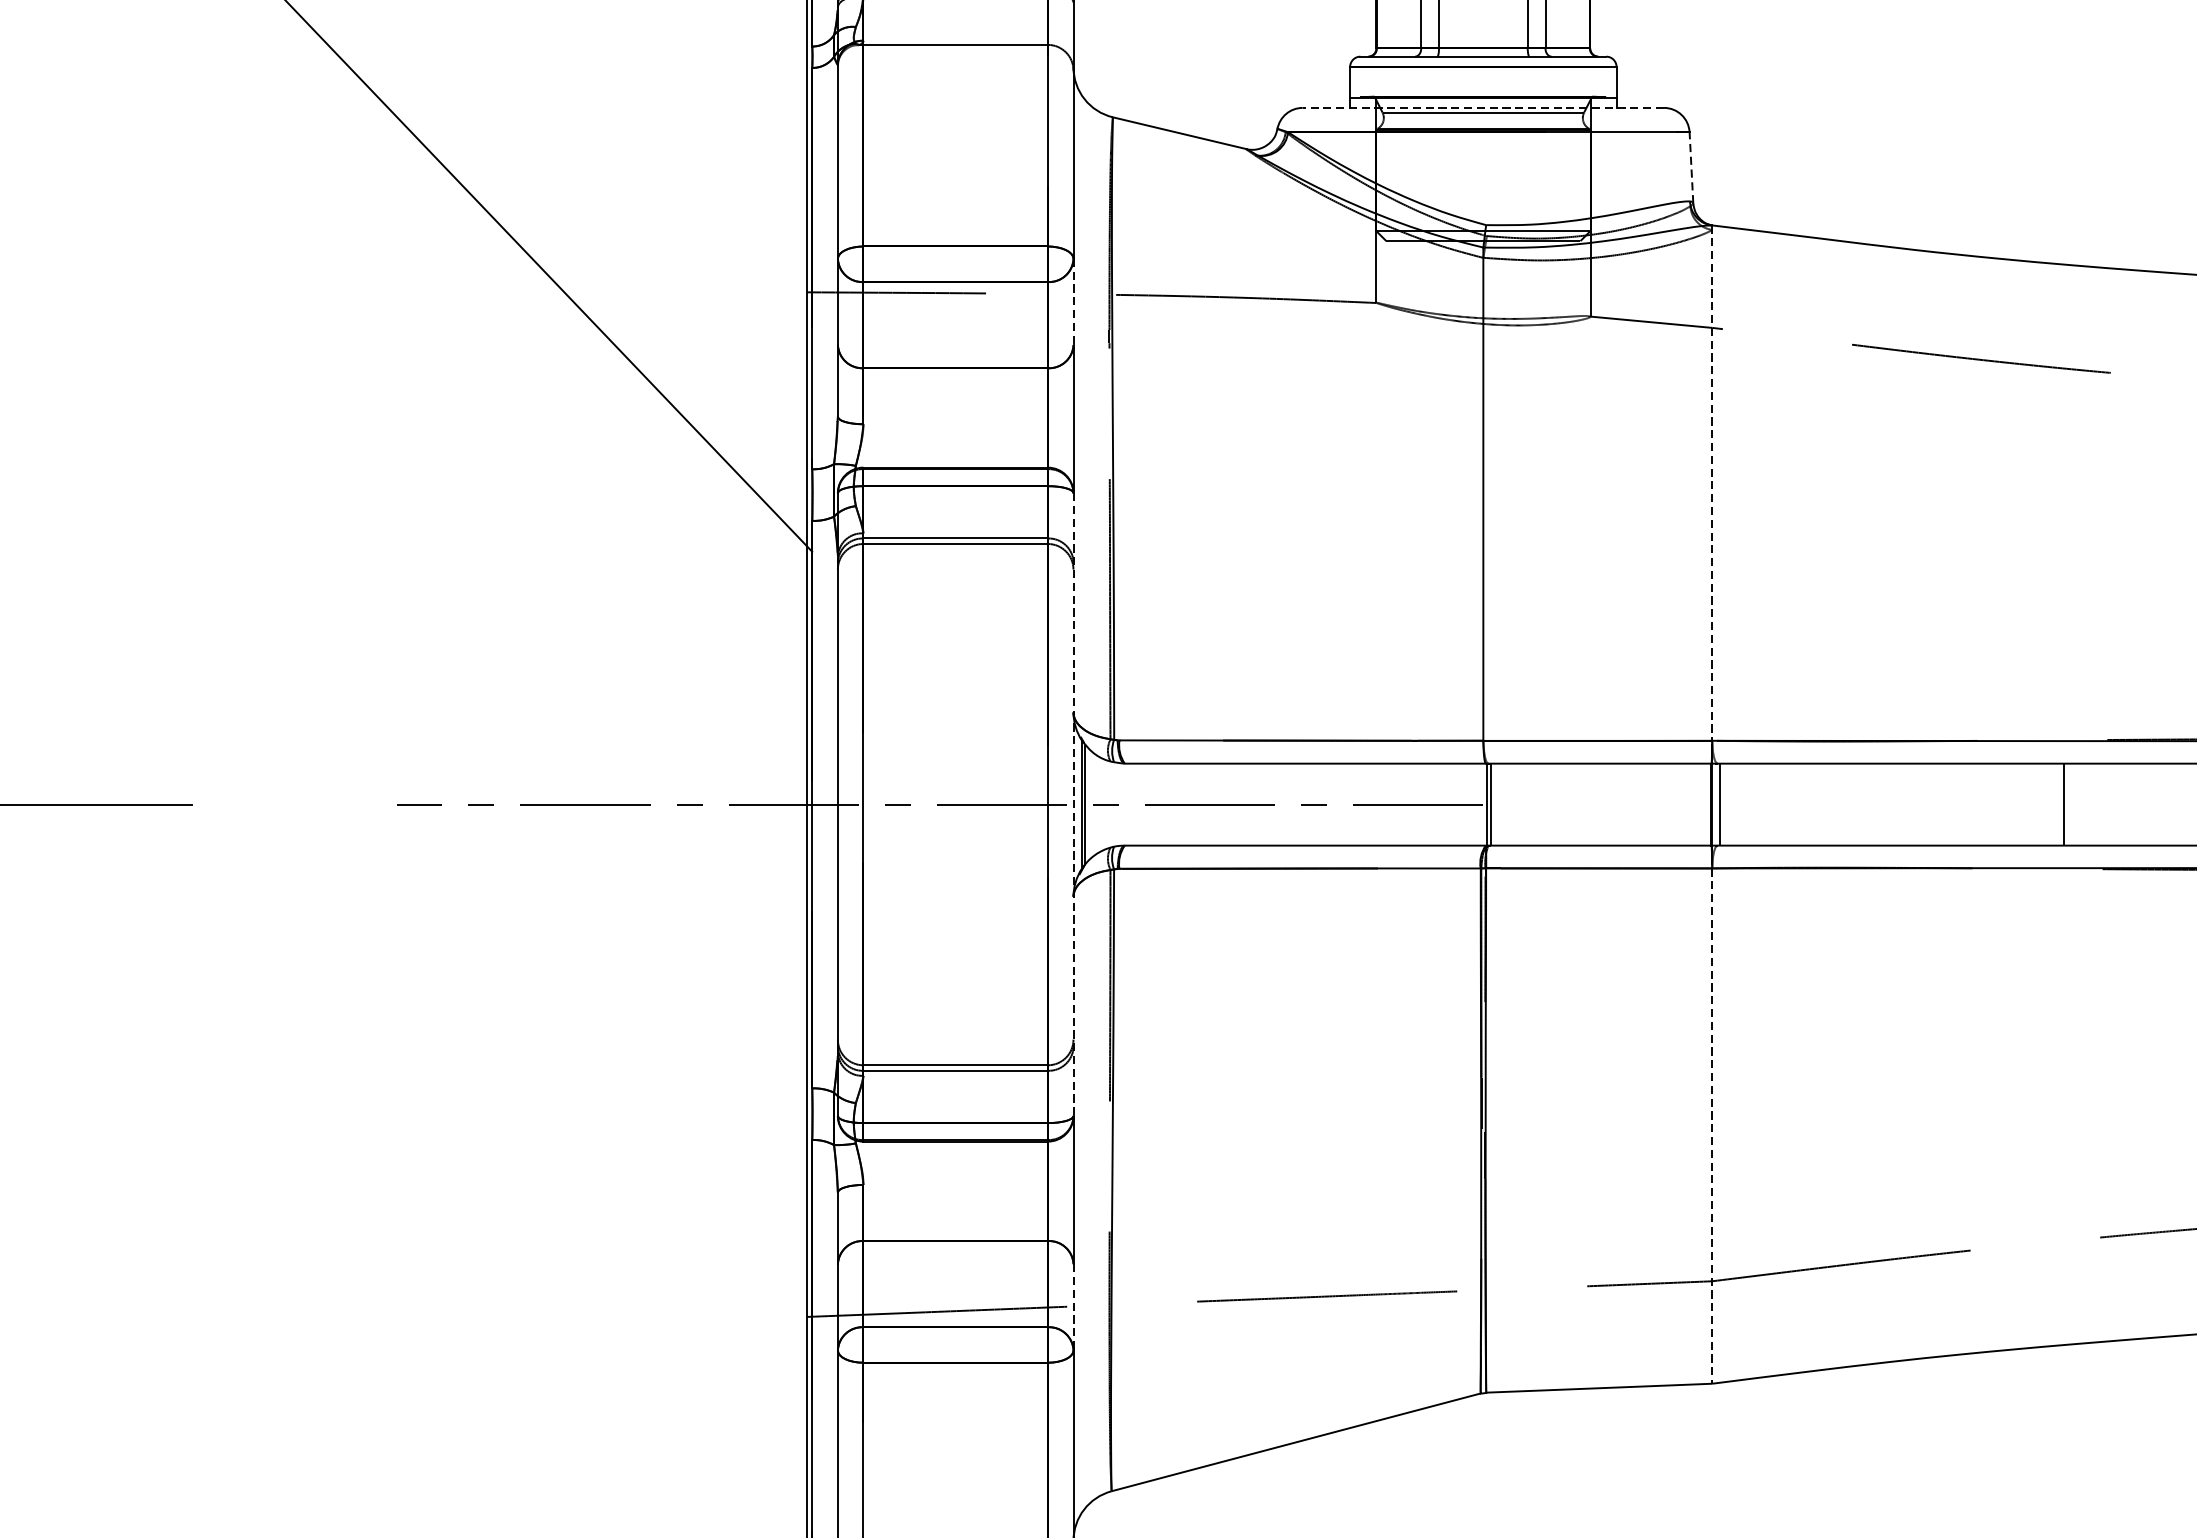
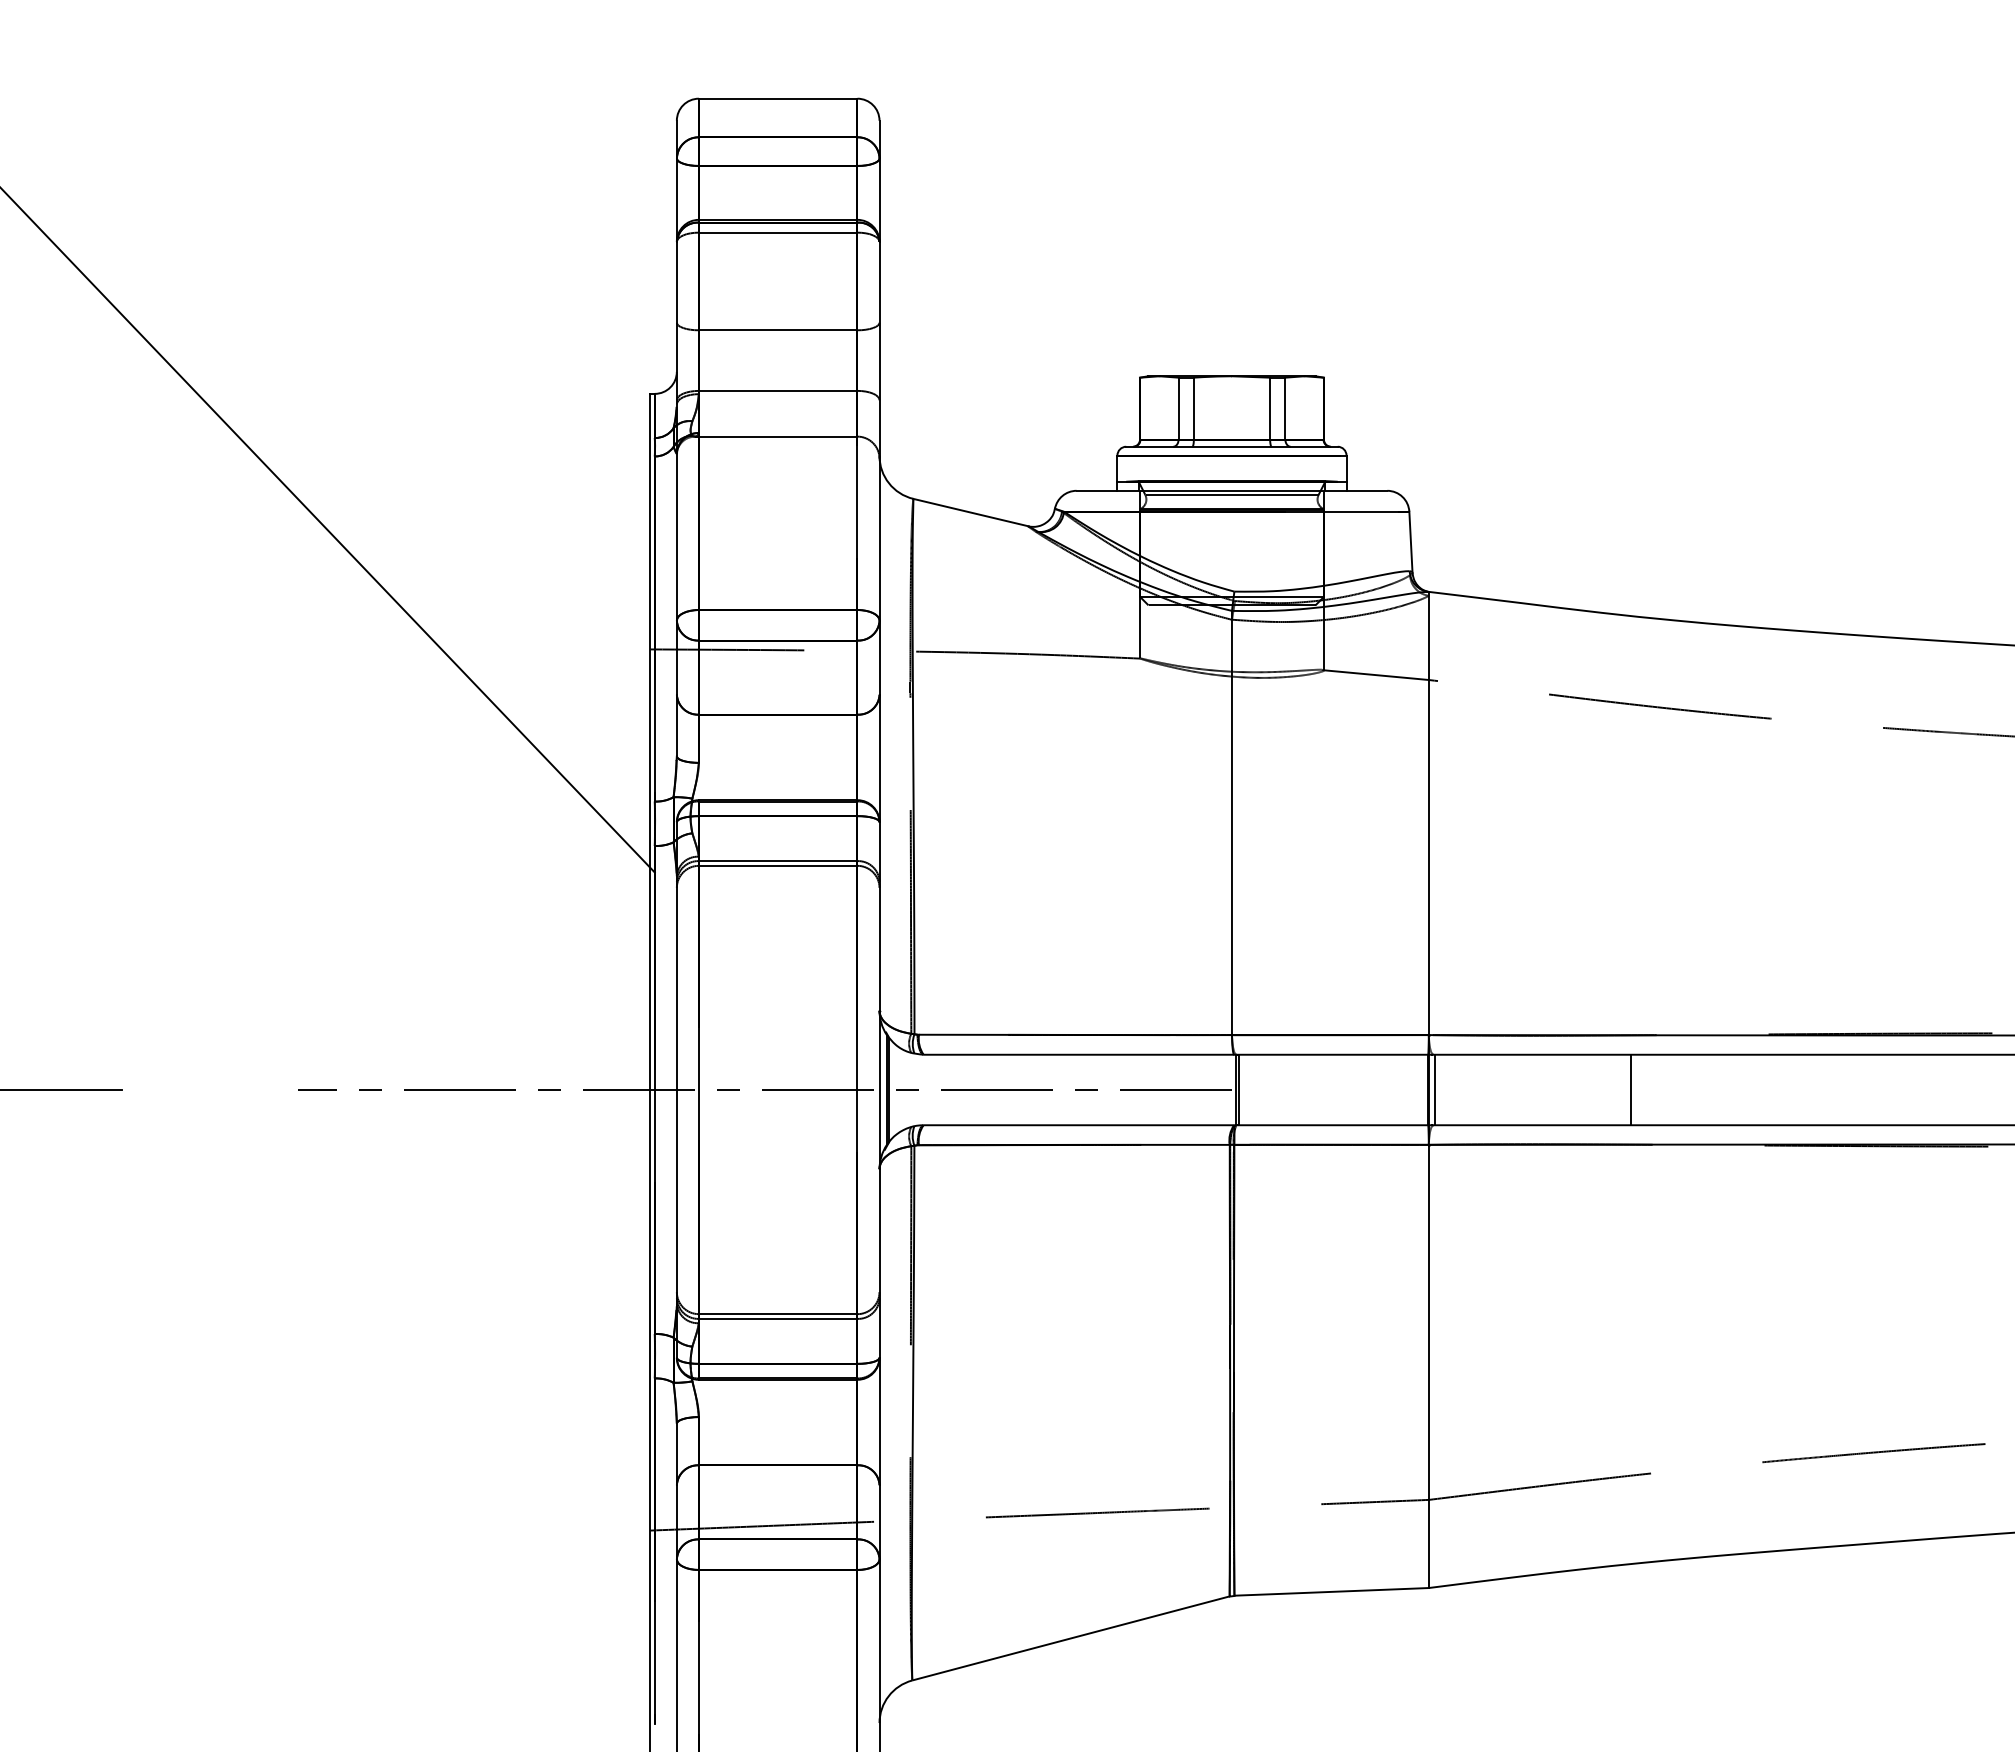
line: (1482, 107) -> (1231, 490), dashed -> solid
line: (1690, 168) -> (1410, 542), dashed -> solid
line: (1073, 302) -> (879, 658), dashed -> solid
line: (1711, 483) -> (1428, 813), dashed -> solid
line: (2064, 804) -> (1630, 1089), moved
line: (1073, 805) -> (879, 1090), dashed -> solid
line: (1711, 1126) -> (1428, 1366), dashed -> solid
line: (1073, 1307) -> (879, 1522), dashed -> solid

